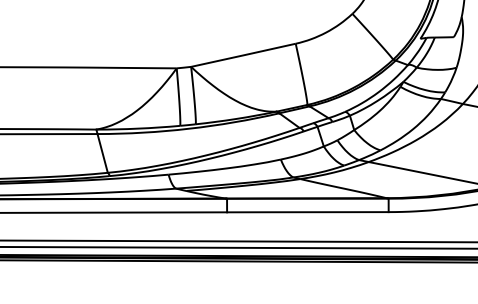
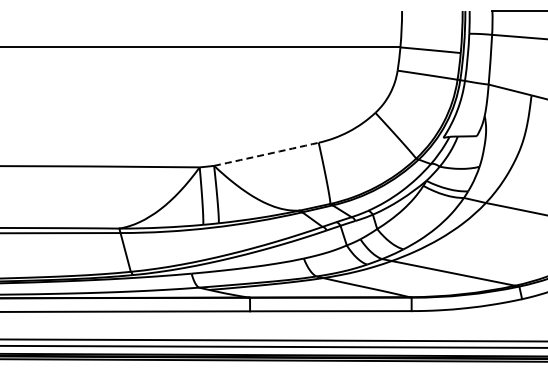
arc: (243, 55) -> (266, 154), solid -> dashed

